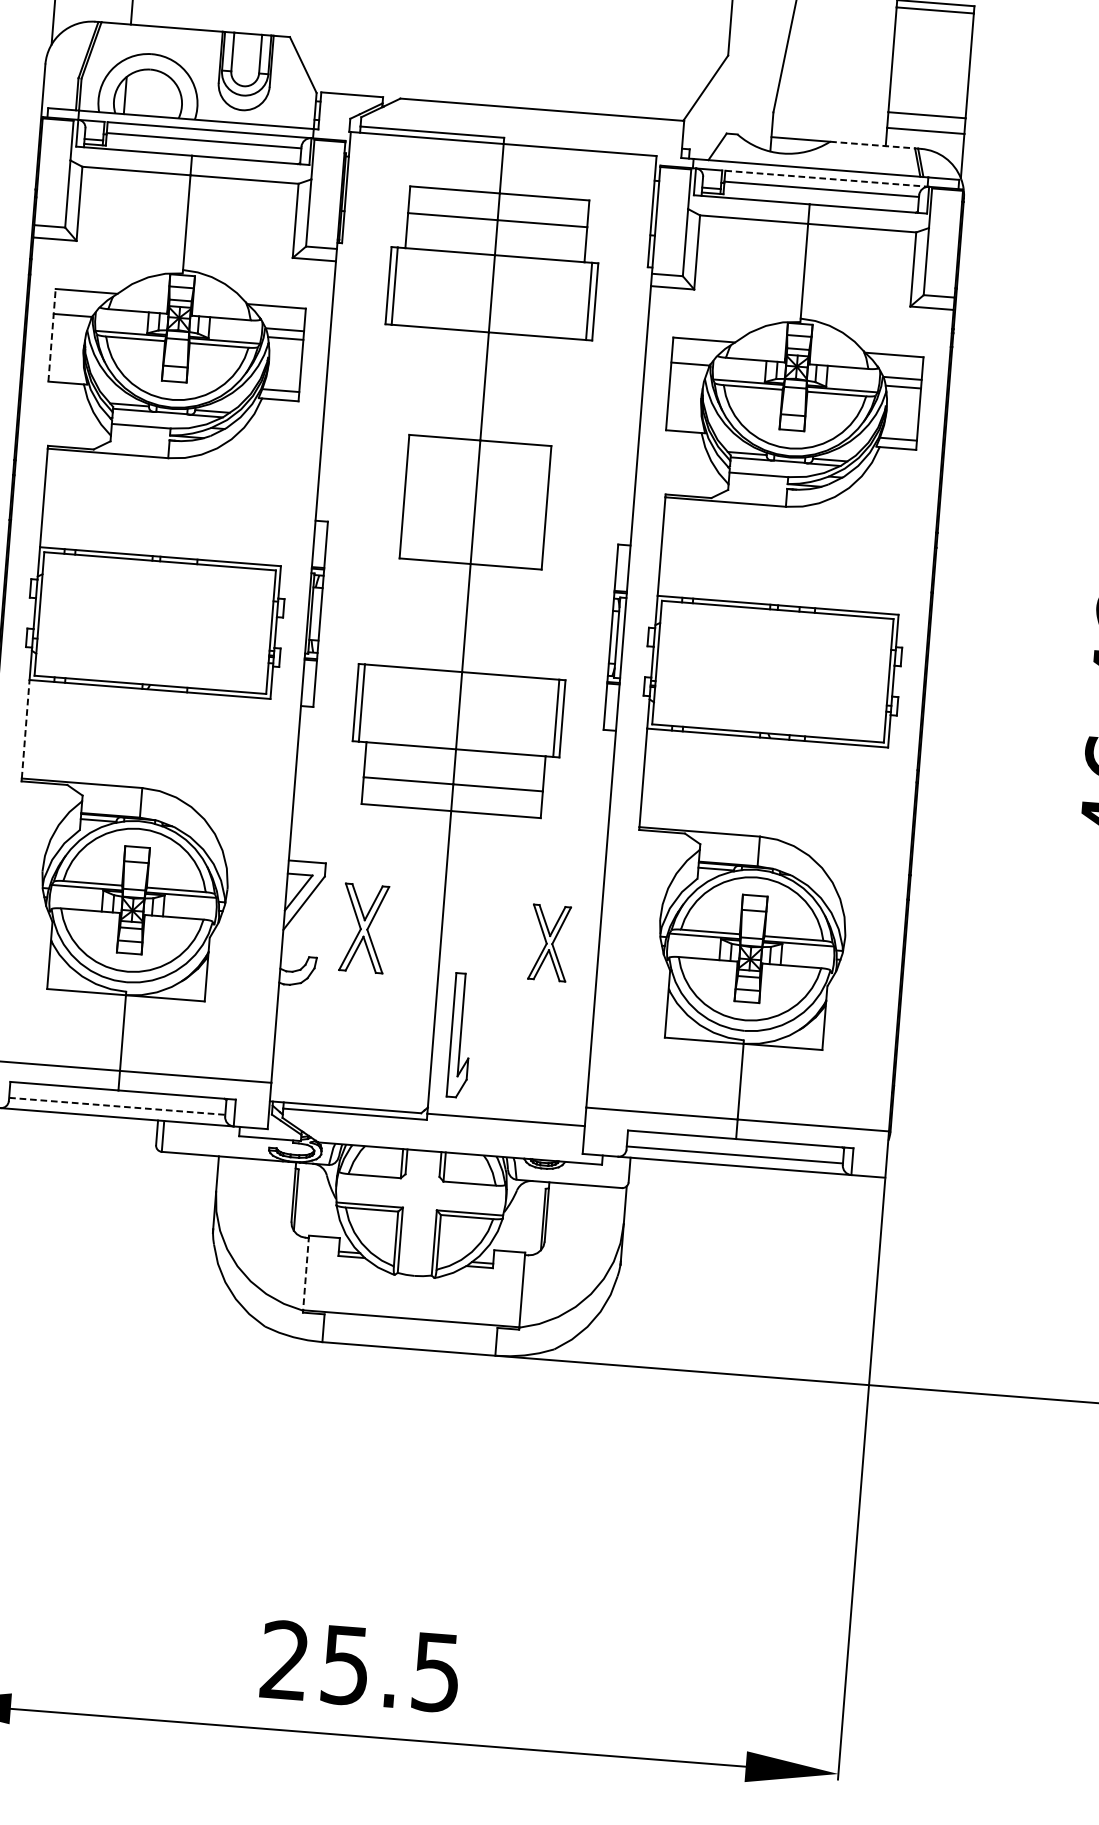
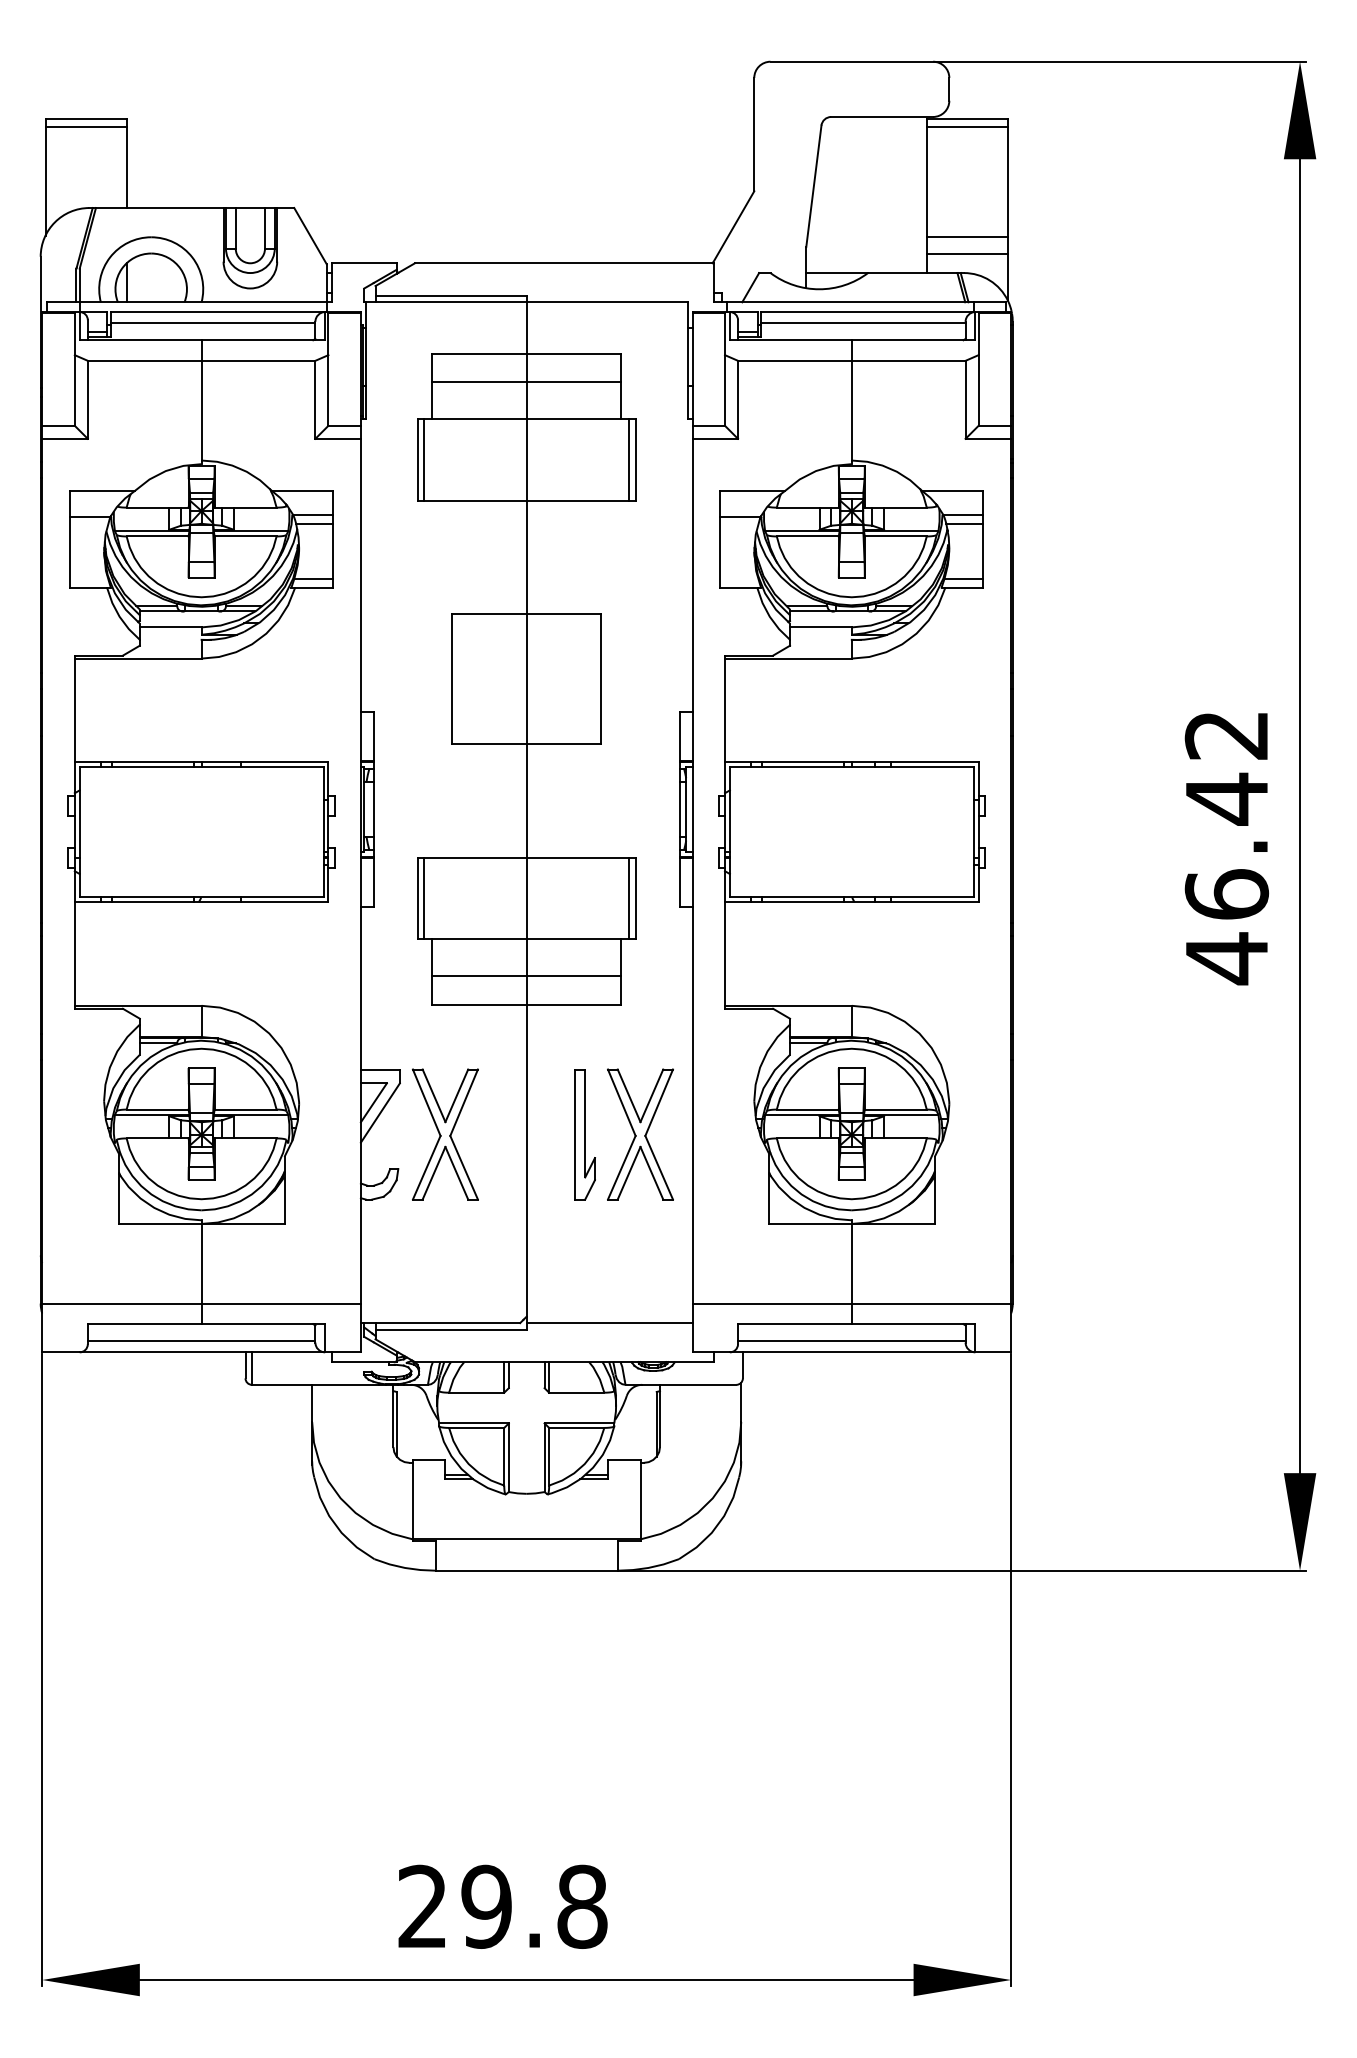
line: (872, 145) -> (912, 273), dashed -> solid
line: (827, 179) -> (868, 312), dashed -> solid
line: (51, 335) -> (69, 539), dashed -> solid
line: (25, 728) -> (74, 953), dashed -> solid
part: (363, 928) -> (444, 1134), size x1.43
part: (549, 943) -> (640, 1134), size x1.67
part: (460, 1035) -> (584, 1134), moved
line: (117, 1105) -> (201, 1340), dashed -> solid
line: (305, 1273) -> (412, 1500), dashed -> solid
text: (391, 1668) -> (534, 1906), 25.5 -> 29.8

